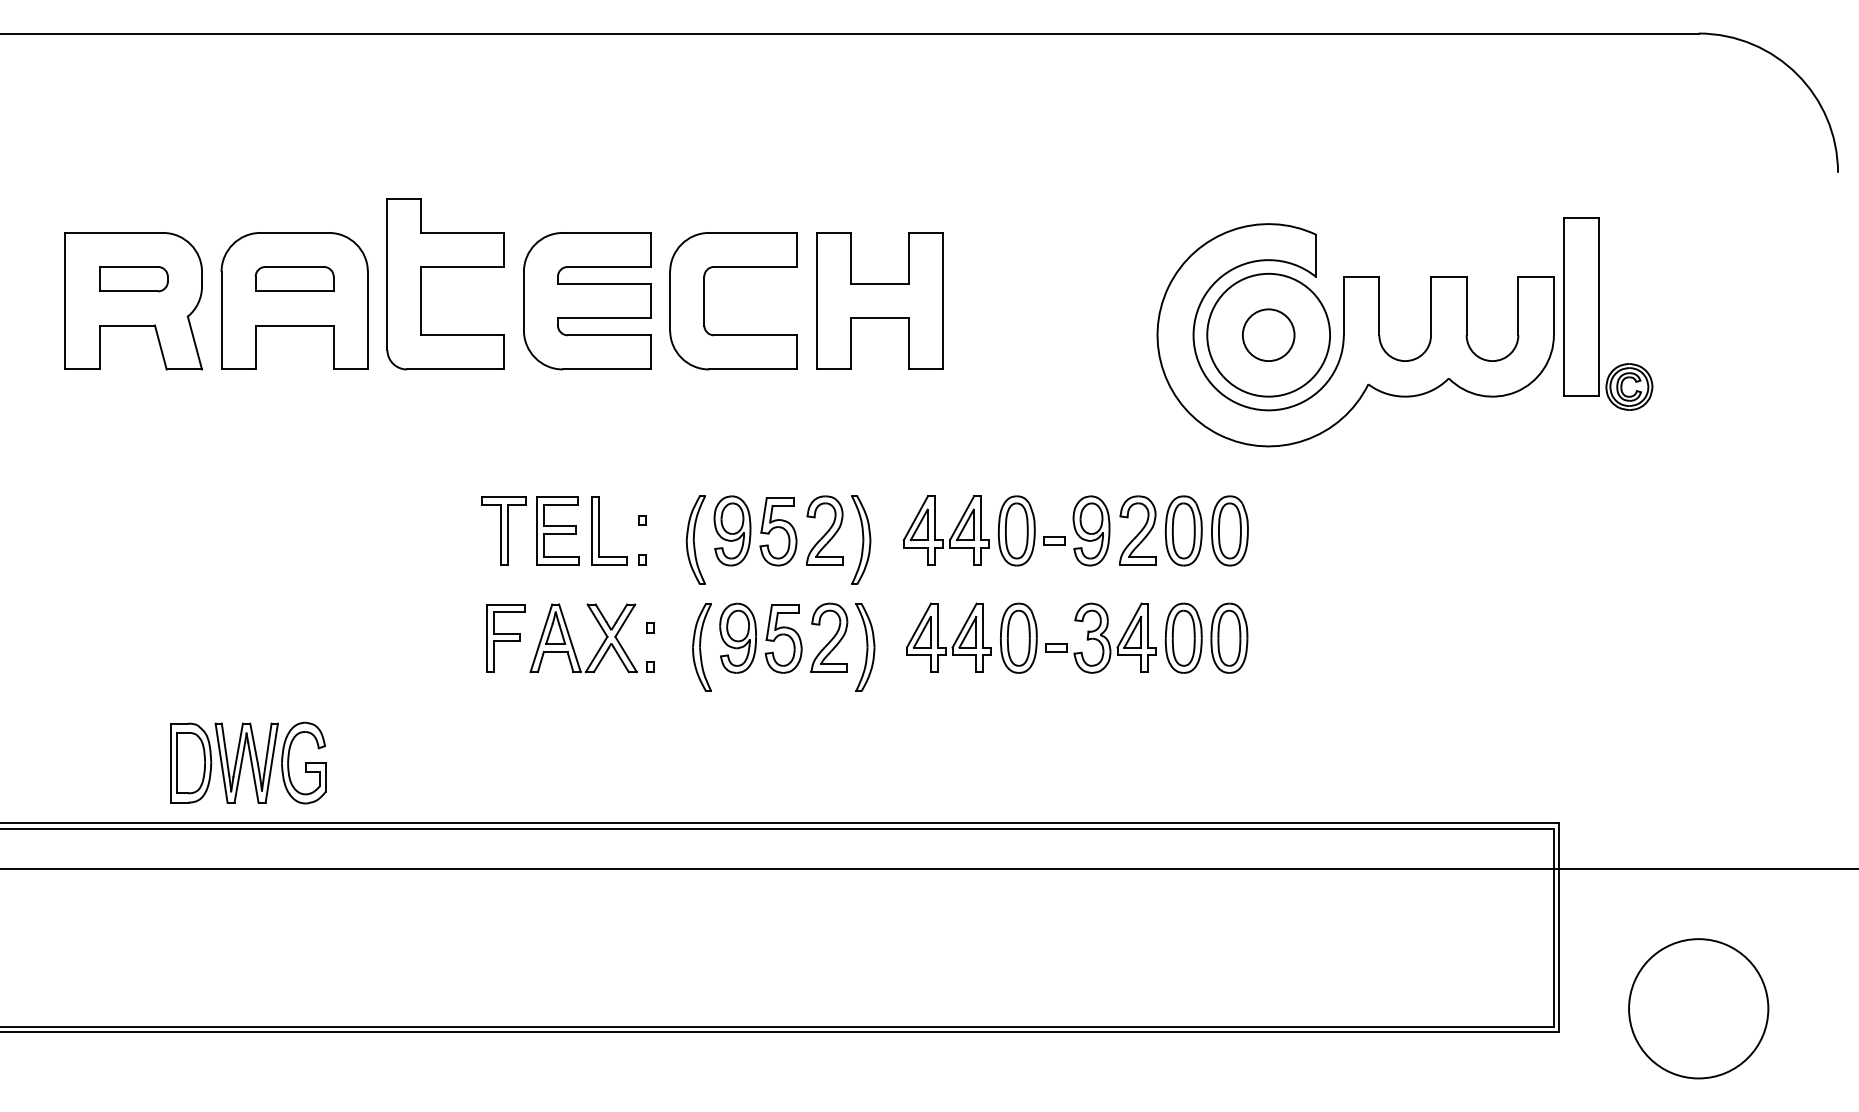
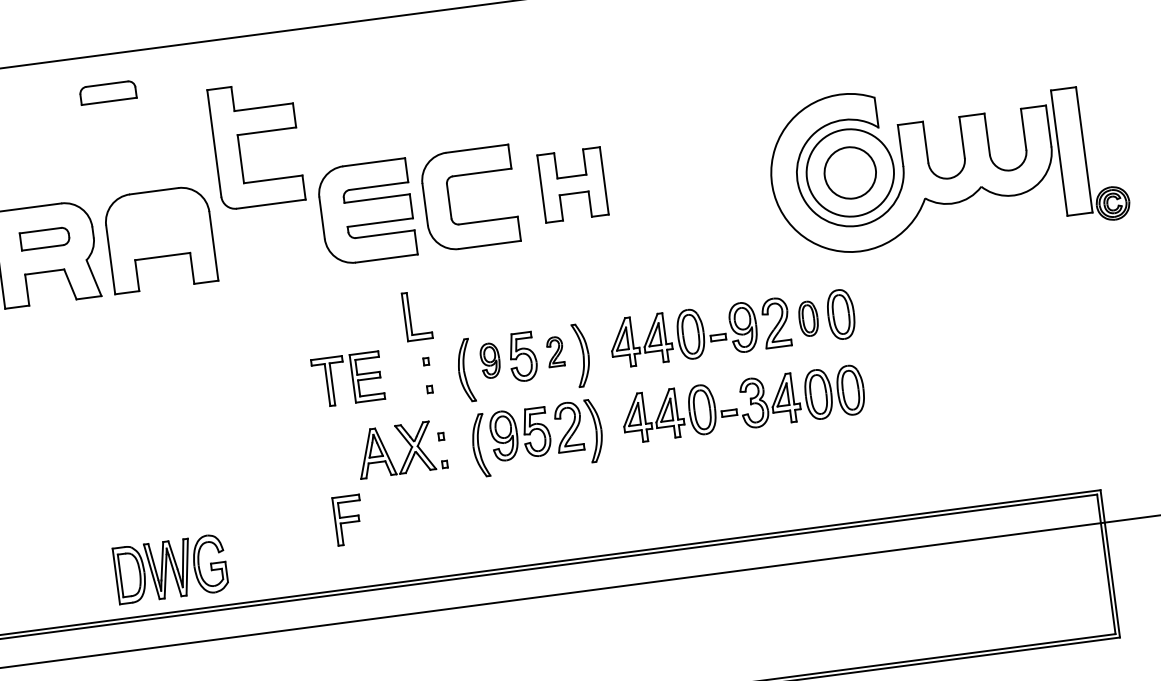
part: (445, 267) -> (254, 133), moved
part: (294, 278) -> (107, 92), moved
part: (879, 300) -> (572, 184), size x0.7
part: (1599, 313) -> (1085, 154), moved
circle: (1268, 335) -> (850, 173), size x1.4
part: (599, 530) -> (410, 316), moved
part: (732, 530) -> (490, 360), size x0.7
part: (824, 530) -> (555, 351), size x0.6
part: (1183, 530) -> (808, 318), size x0.7
part: (505, 638) -> (348, 520), moved

